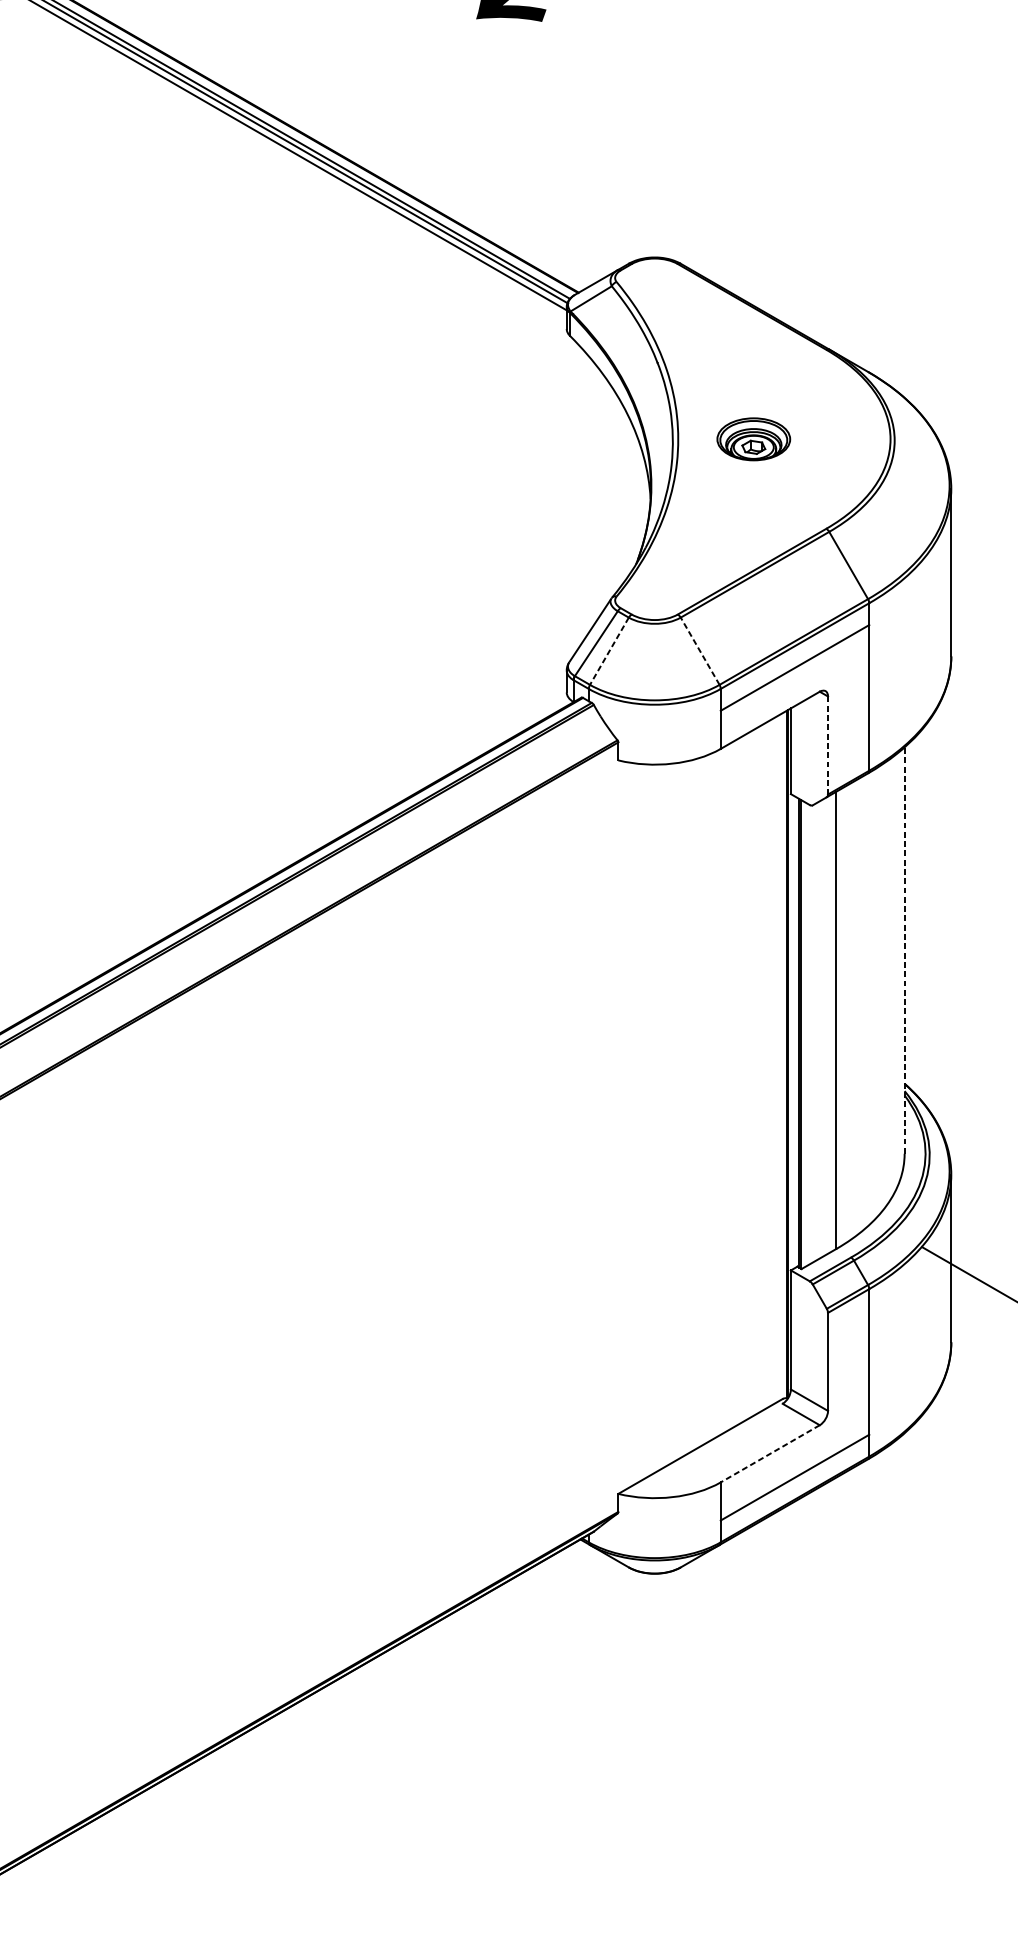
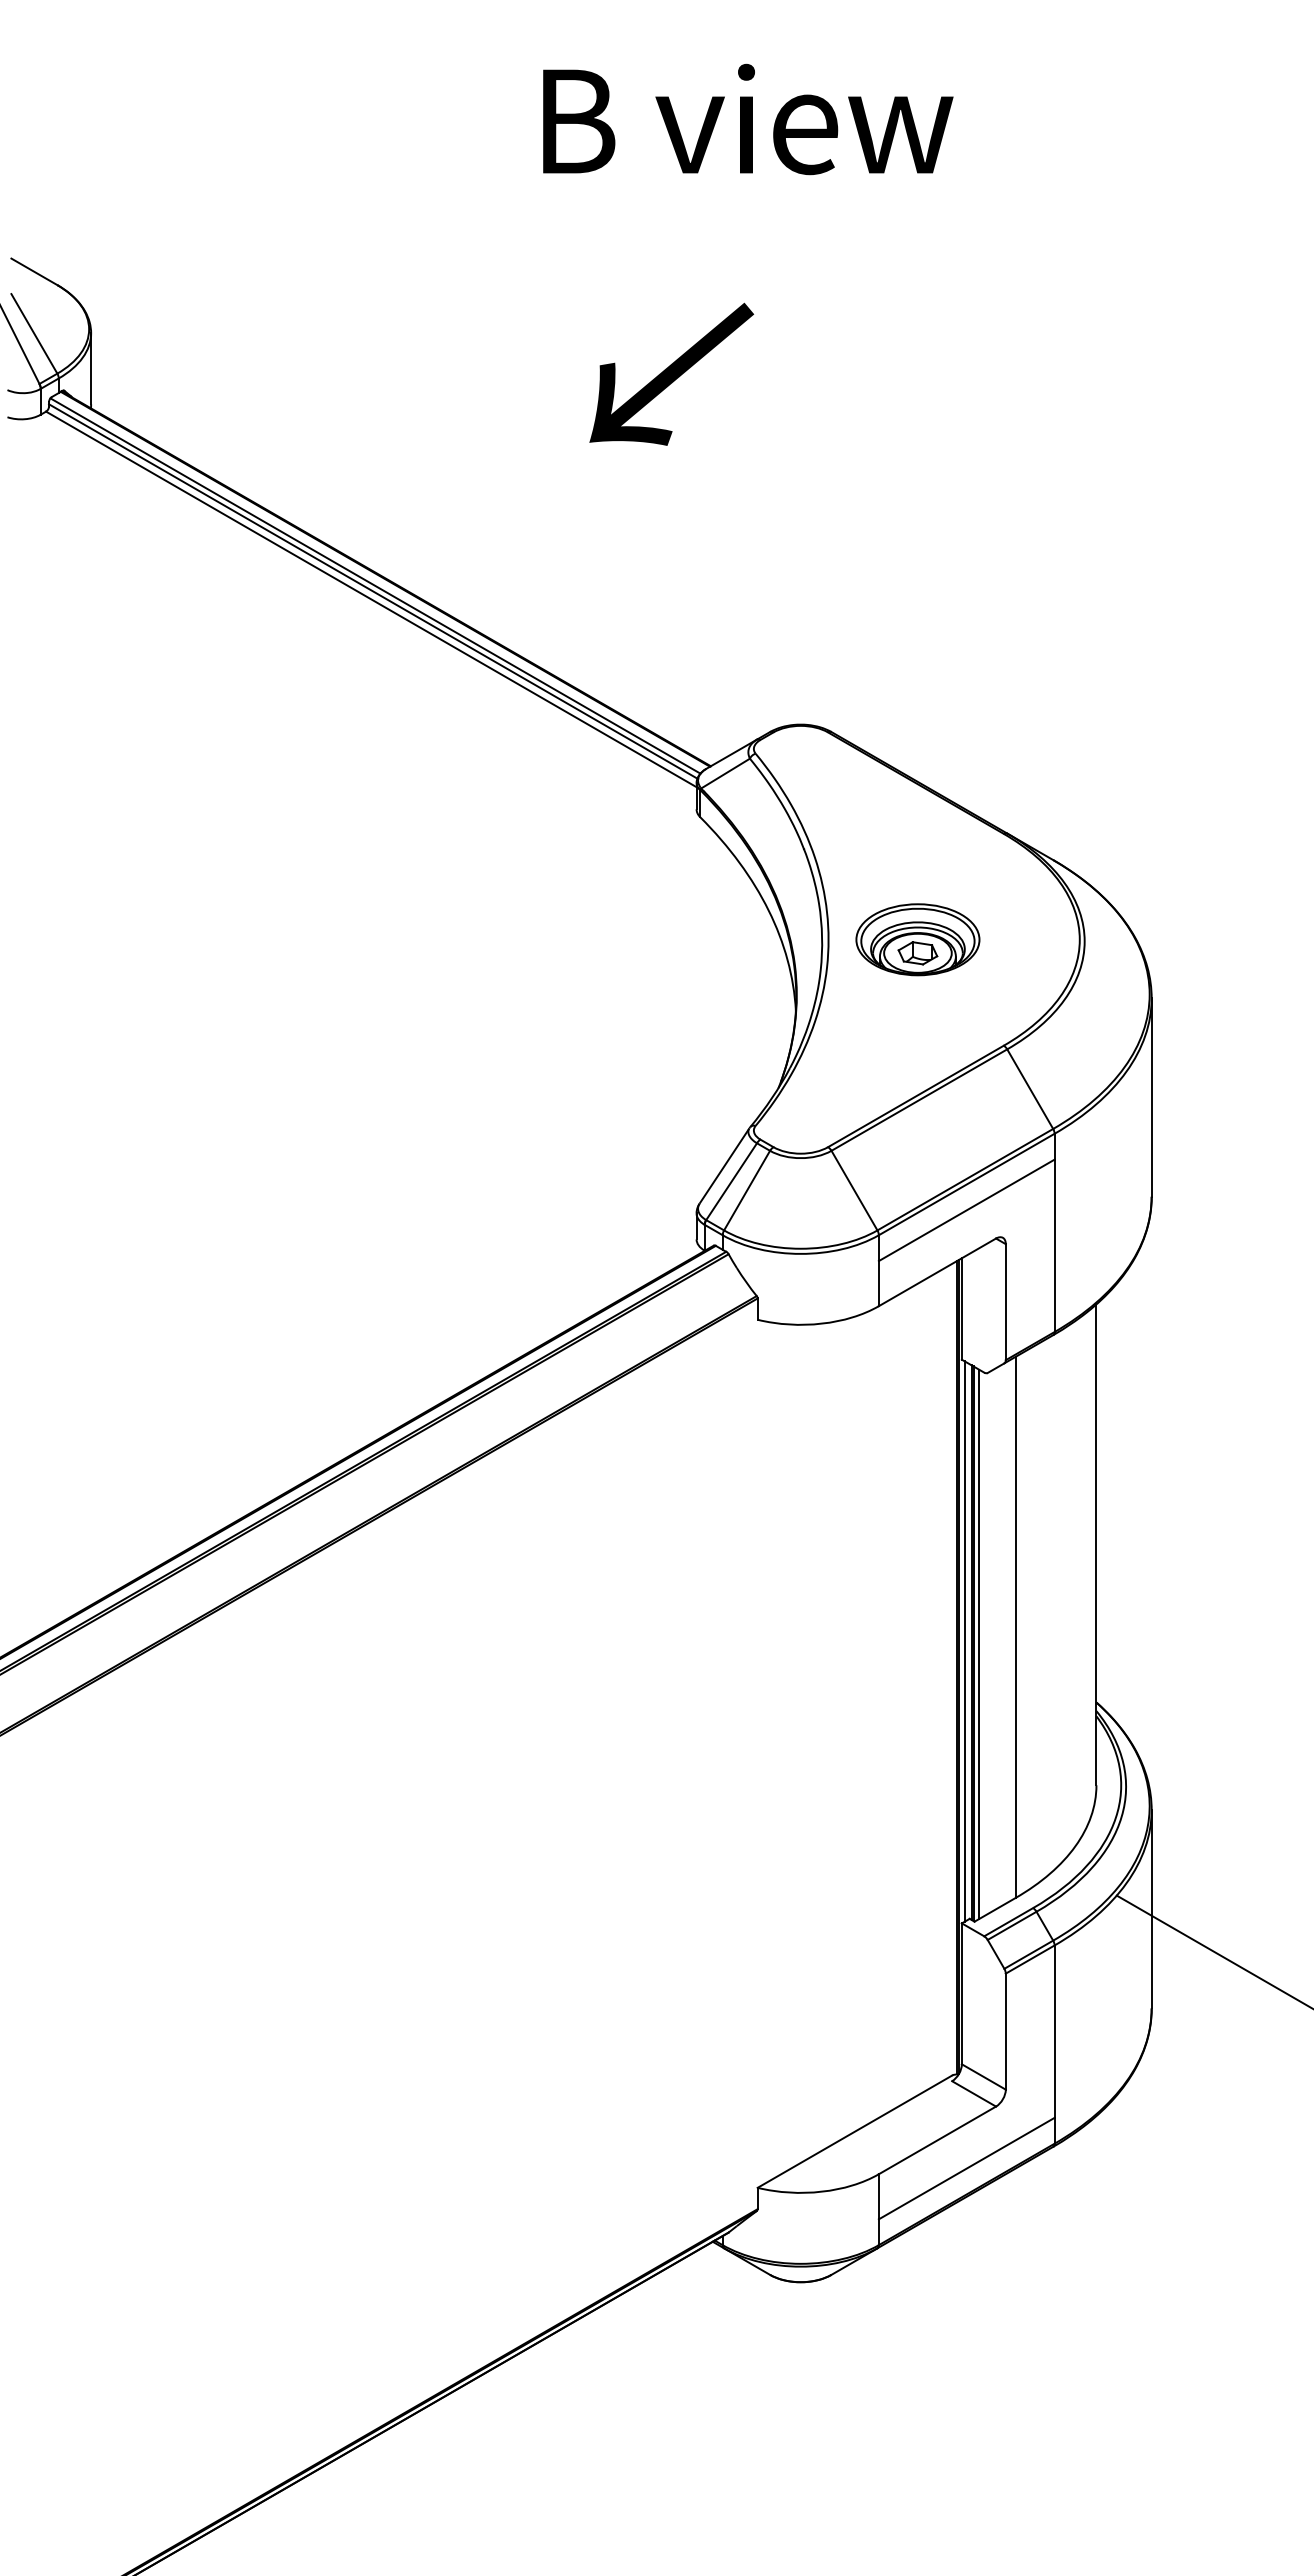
part: (753, 439) -> (917, 939), size x1.43
line: (609, 651) -> (747, 1190), dashed -> solid
line: (700, 651) -> (854, 1190), dashed -> solid
line: (827, 745) -> (1005, 1302), dashed -> solid
line: (904, 950) -> (1096, 1544), dashed -> solid
line: (793, 1032) -> (964, 1641), added
line: (805, 1033) -> (979, 1643), added
line: (770, 1453) -> (937, 2140), dashed -> solid

